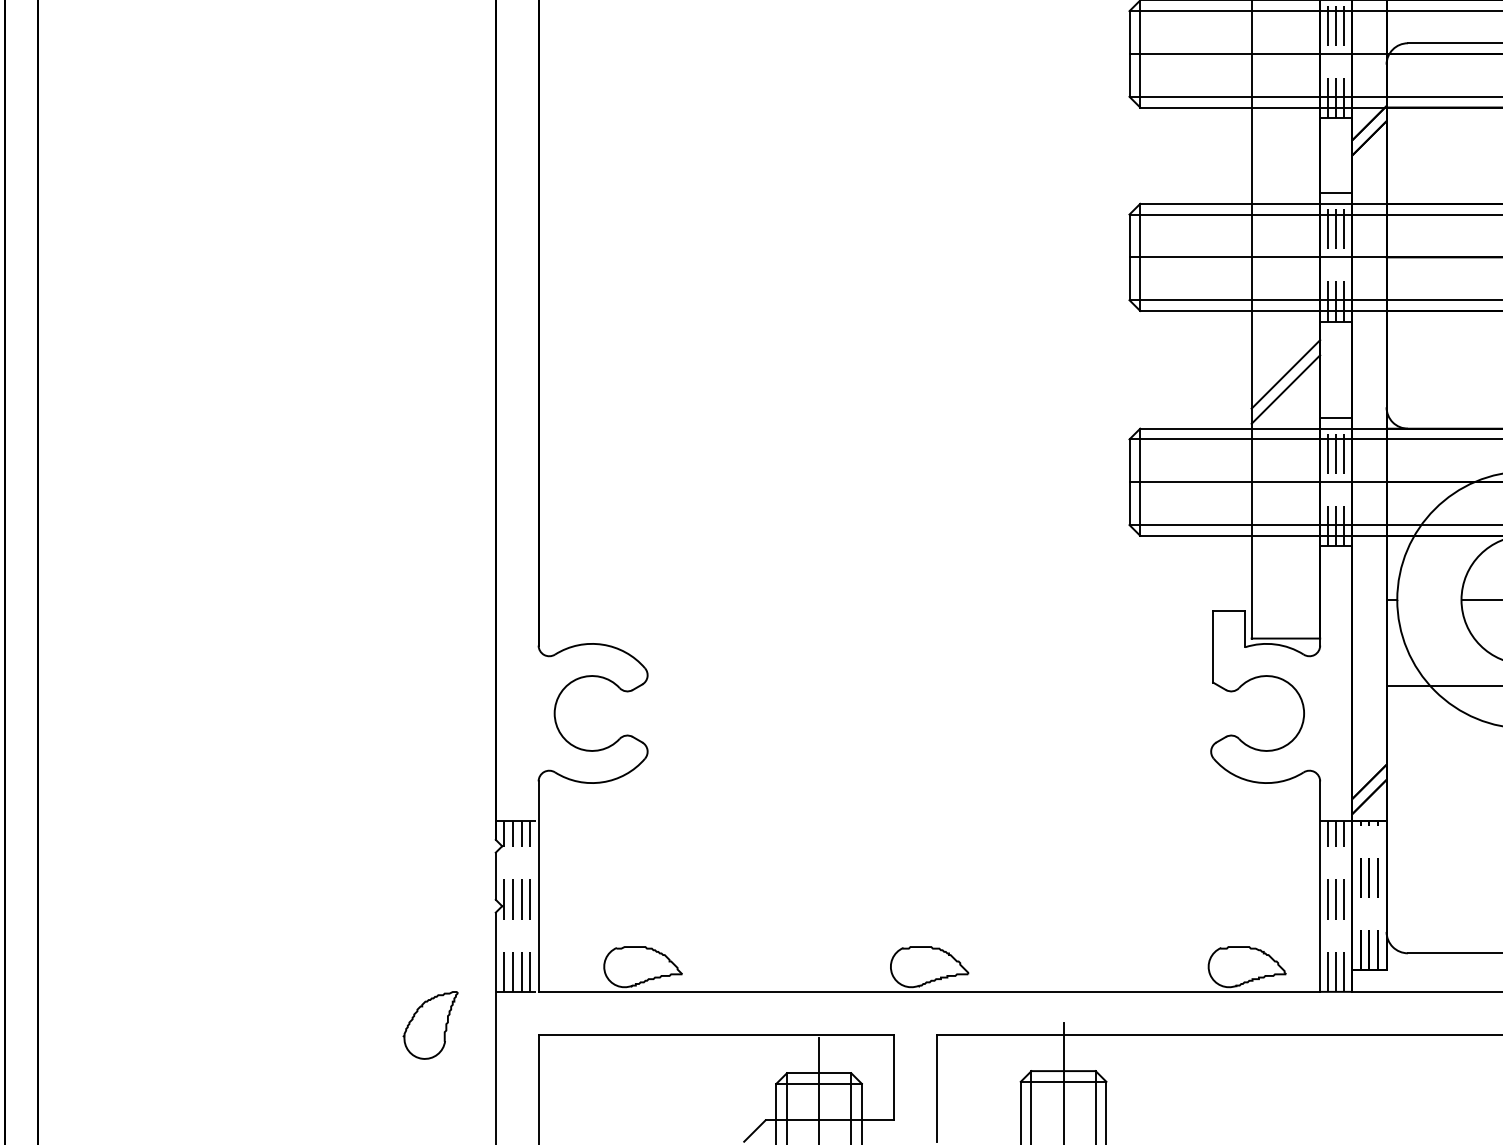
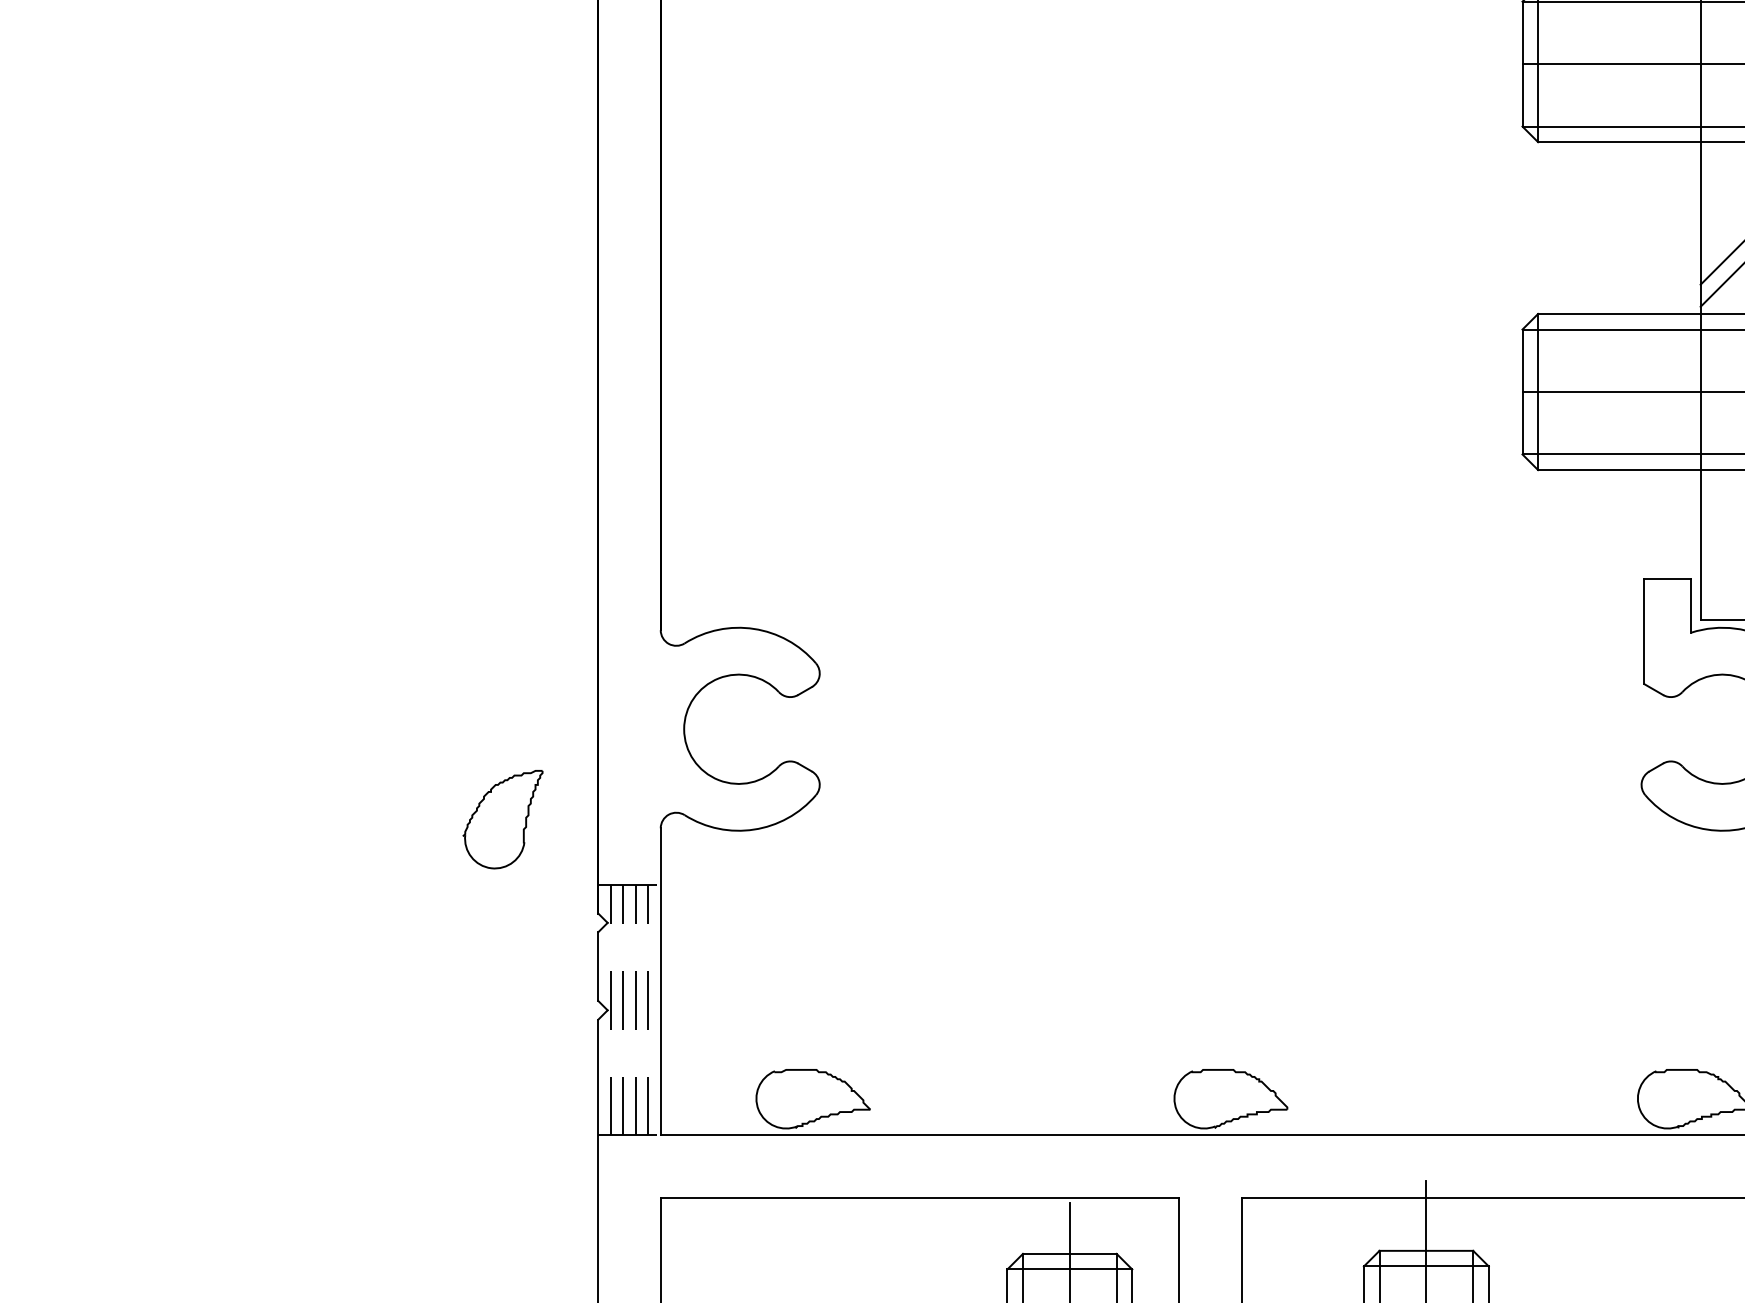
part: (430, 1025) -> (503, 819), moved

